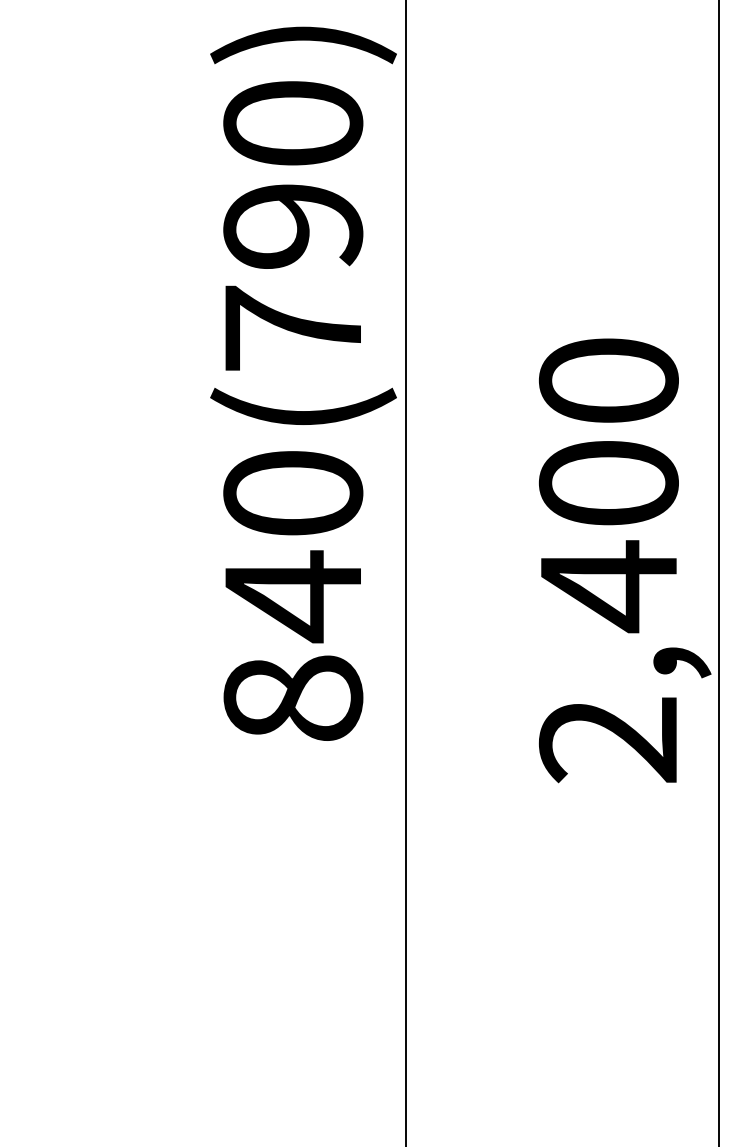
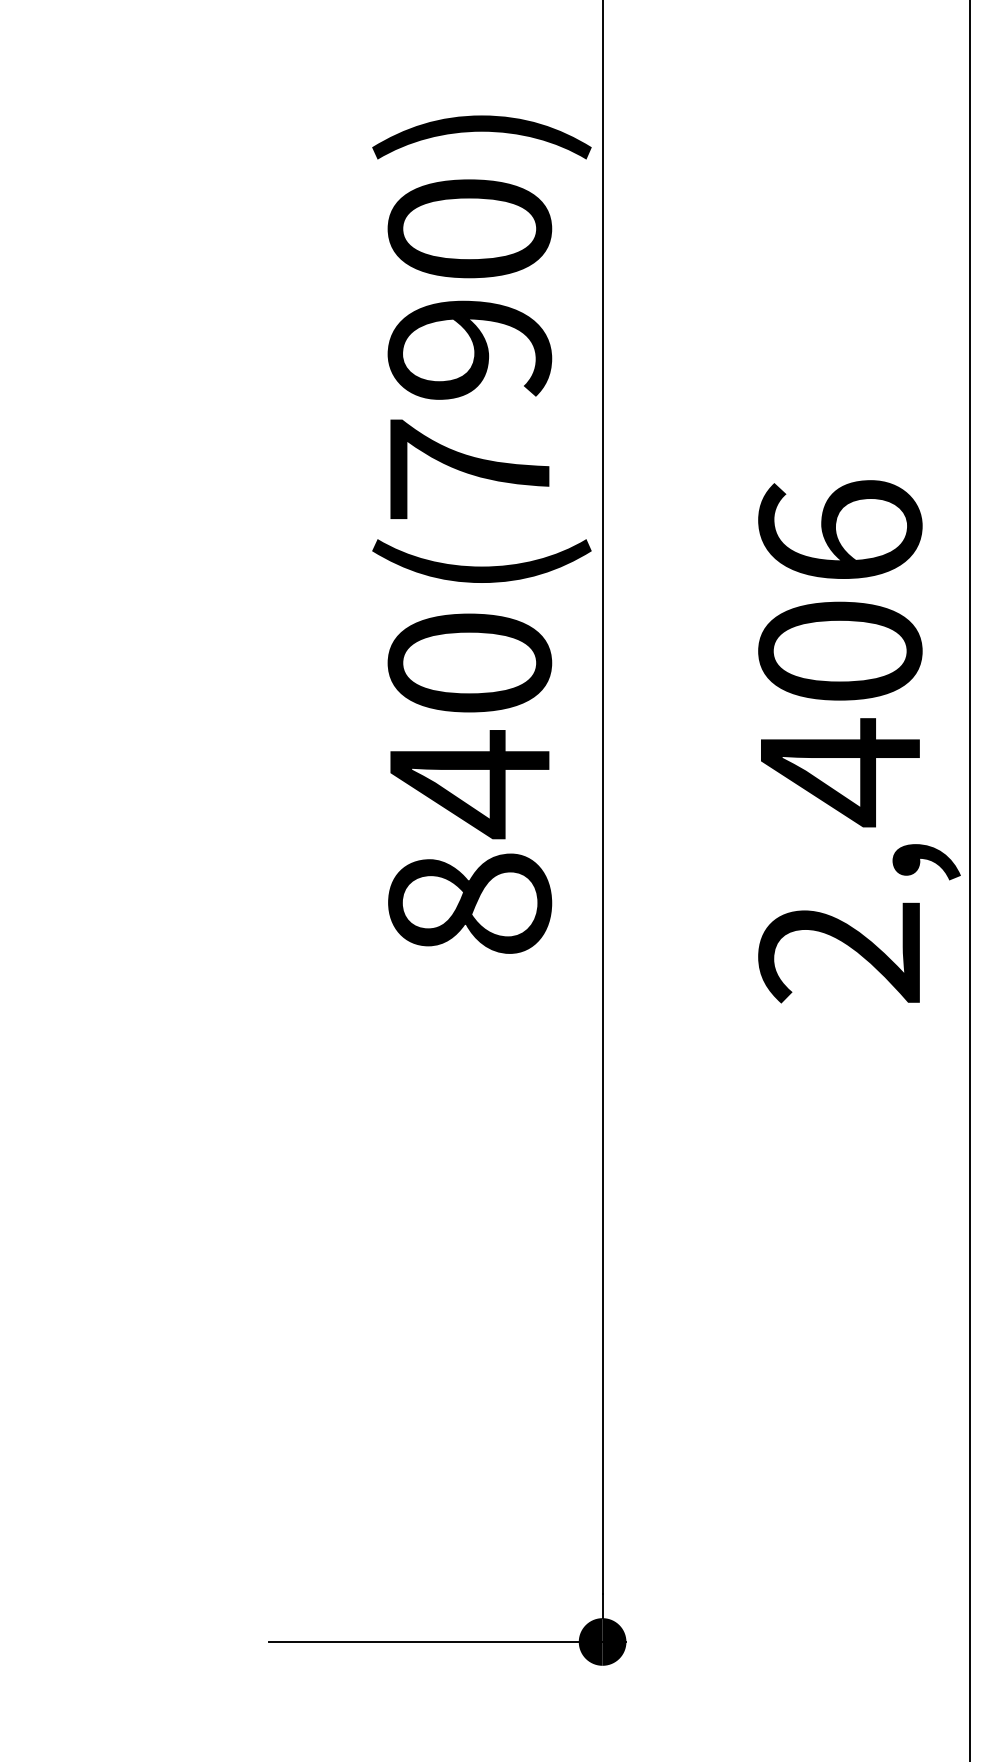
text: (609, 380) -> (840, 530), 2,400 -> 2,406

